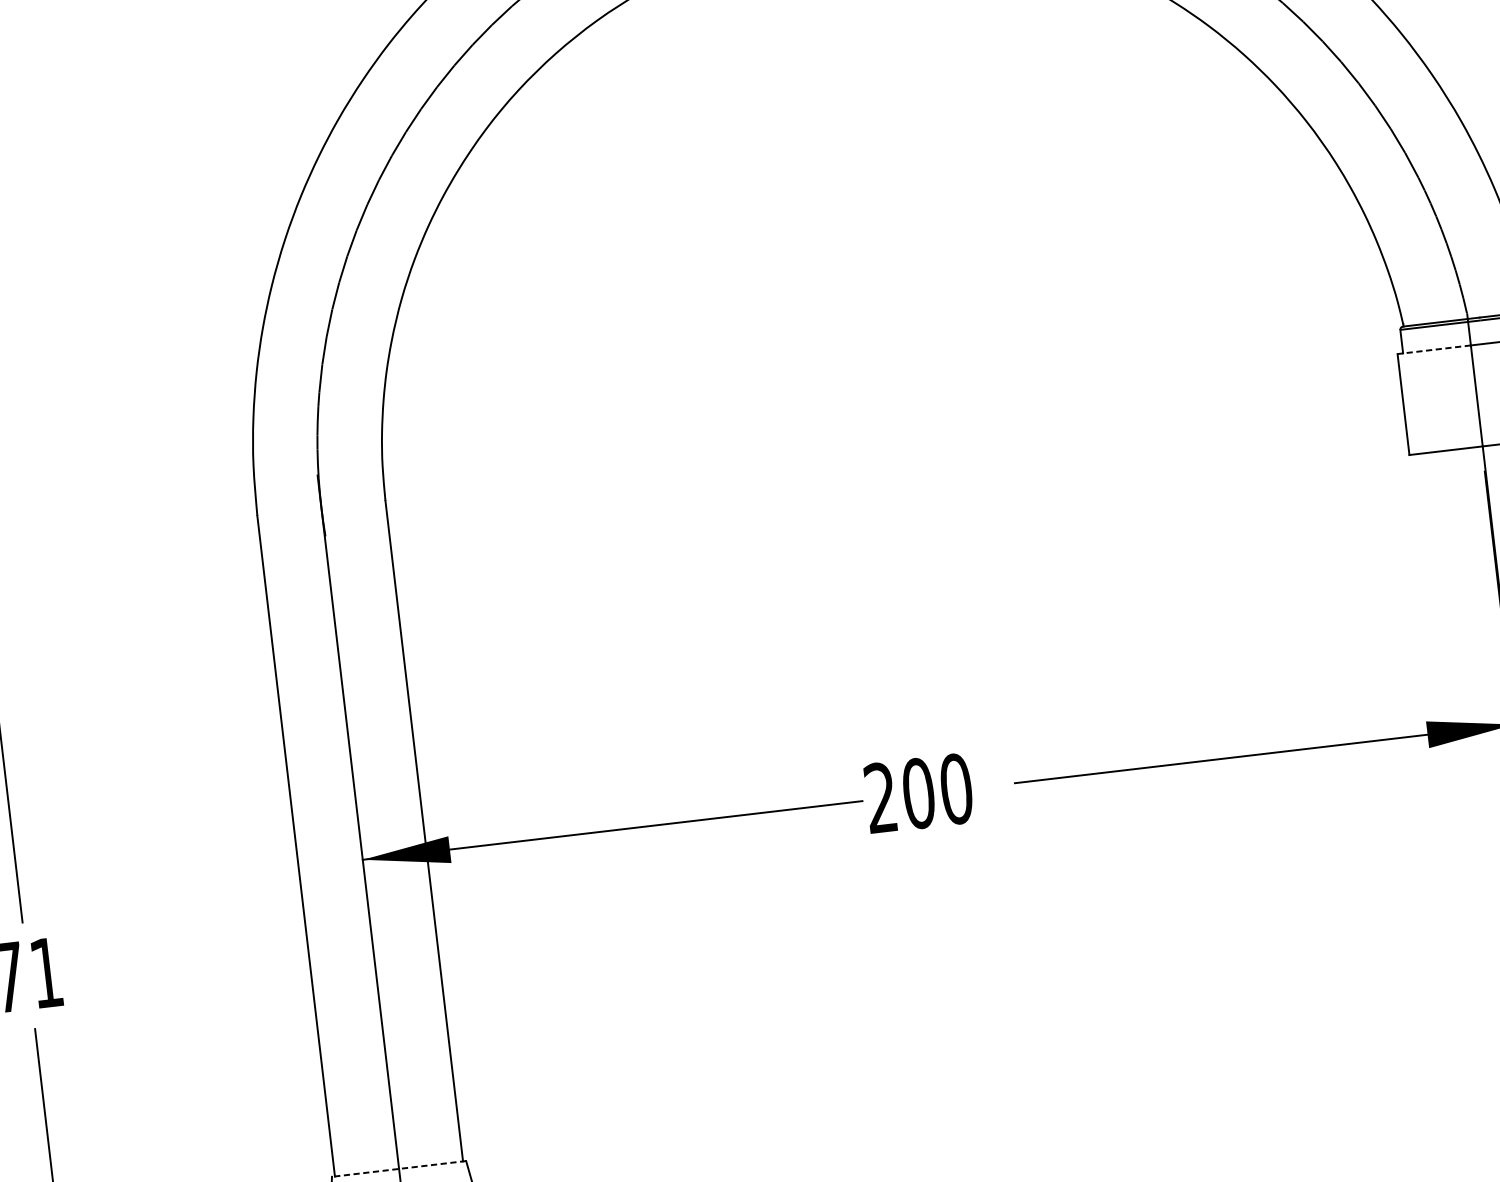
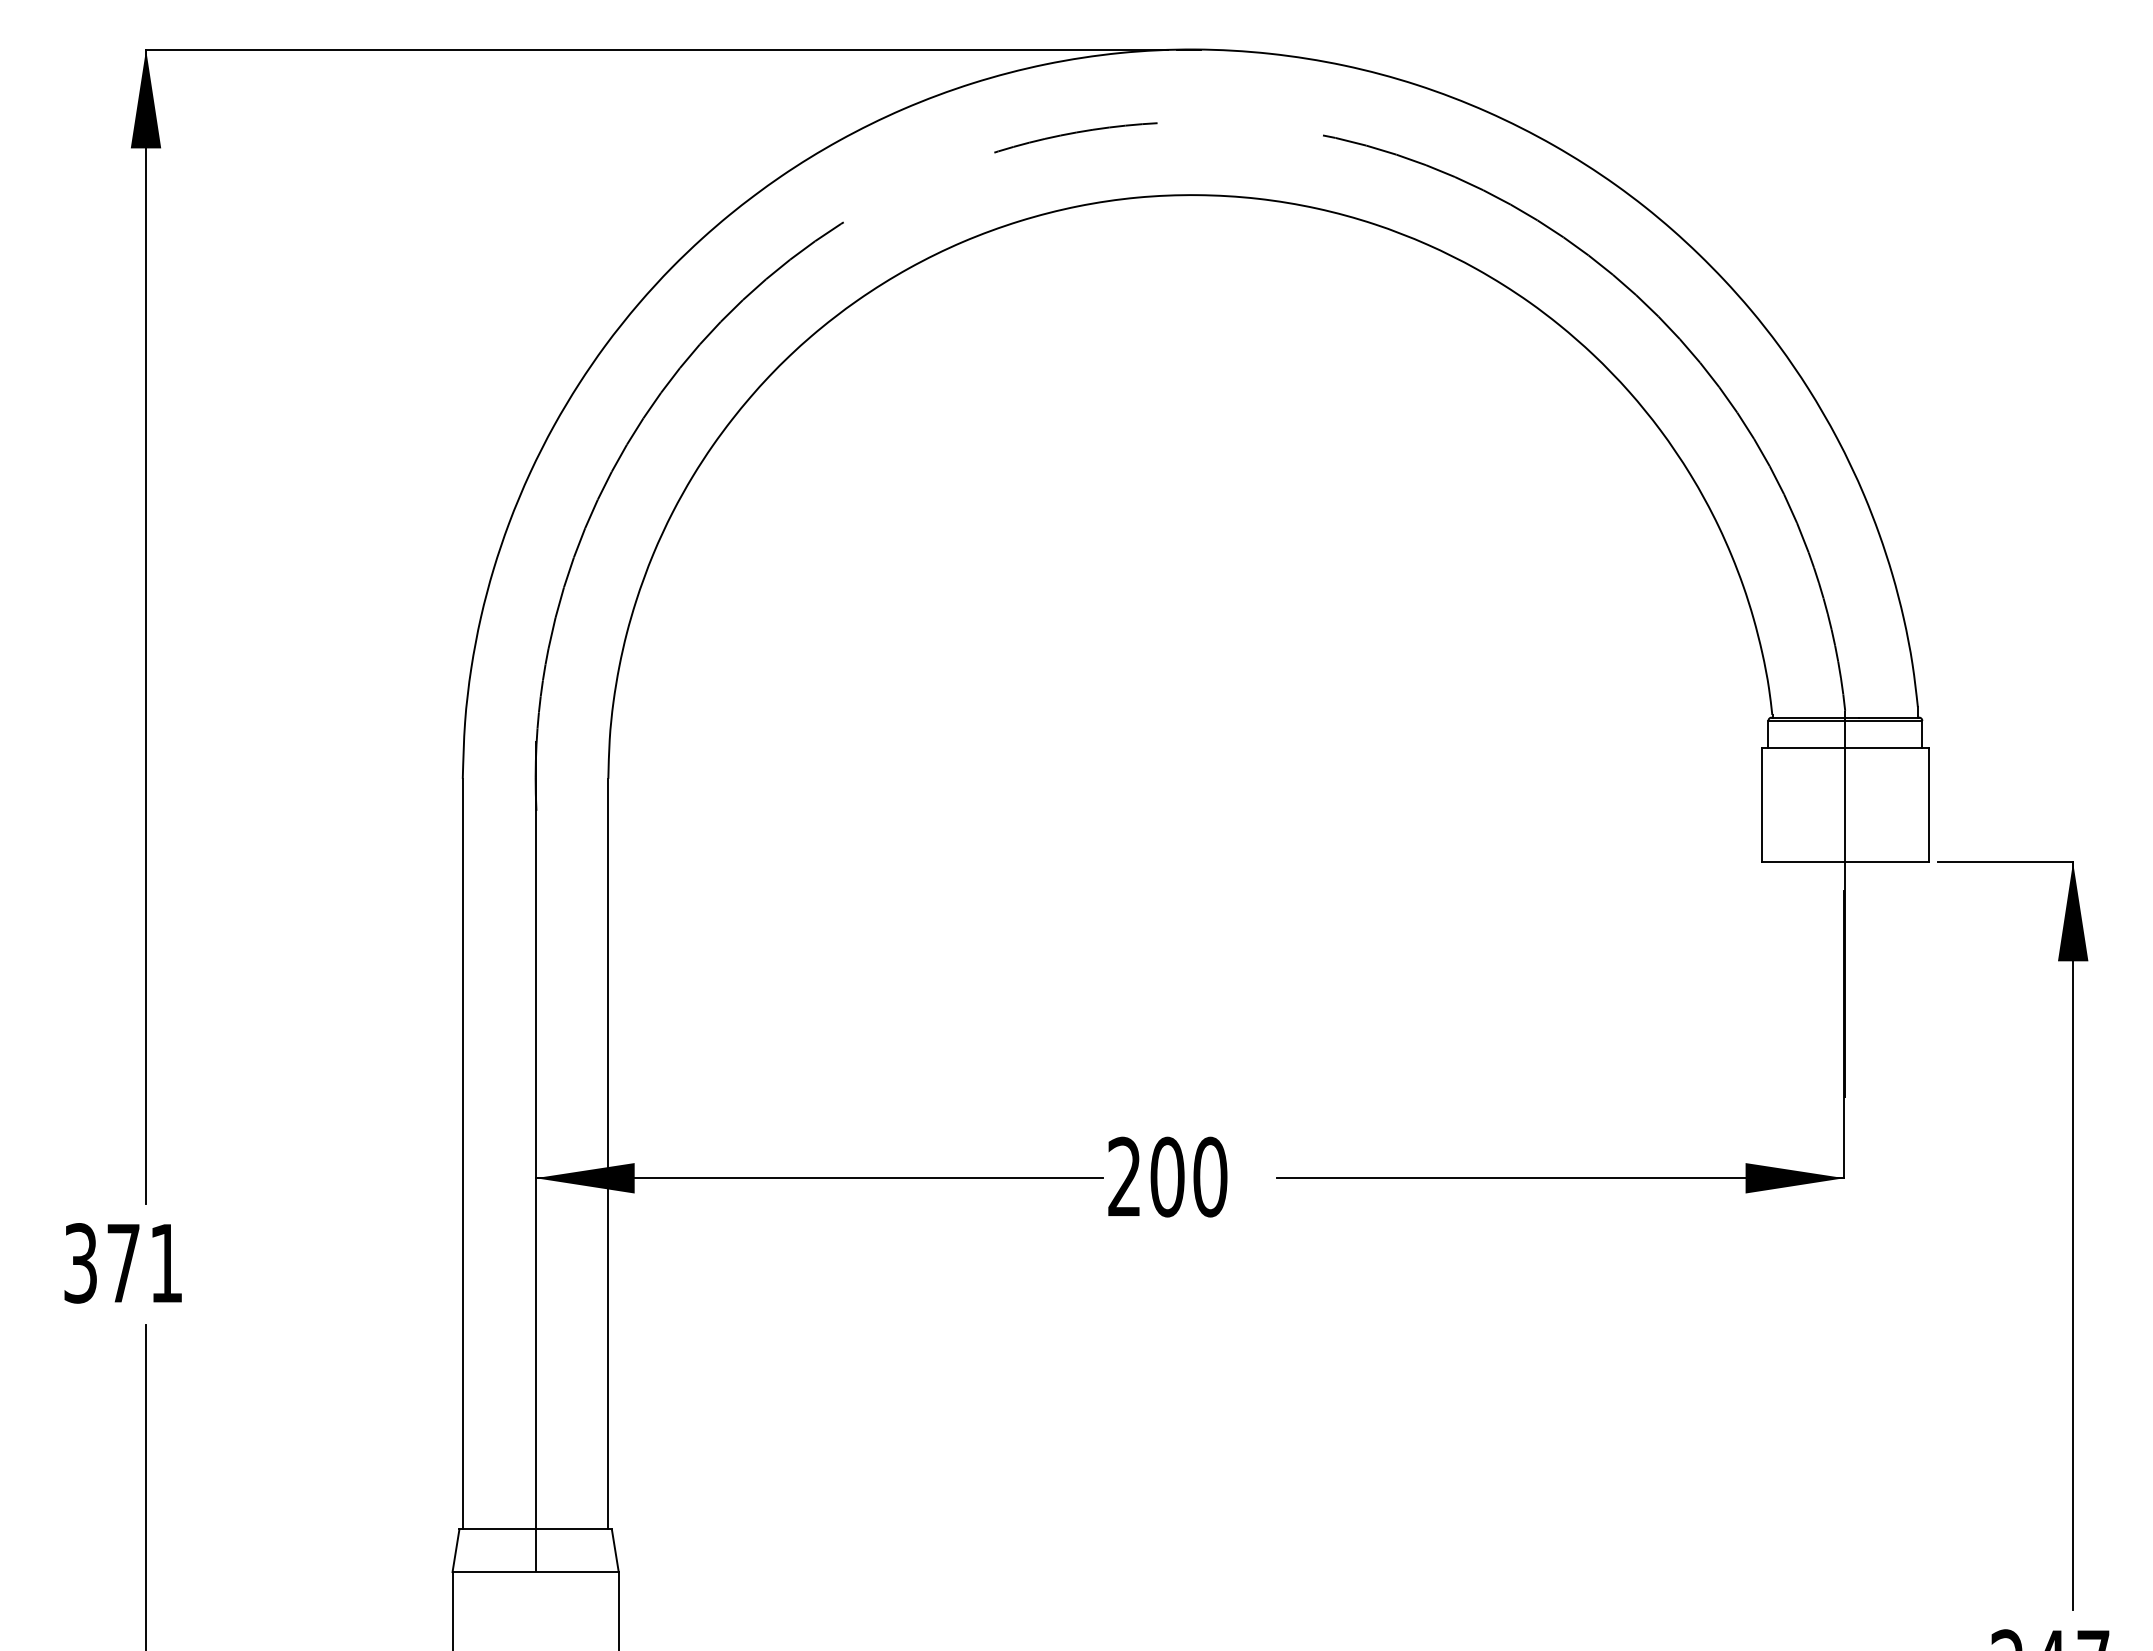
line: (1434, 349) -> (1803, 747), dashed -> solid
line: (398, 1168) -> (535, 1529), dashed -> solid

